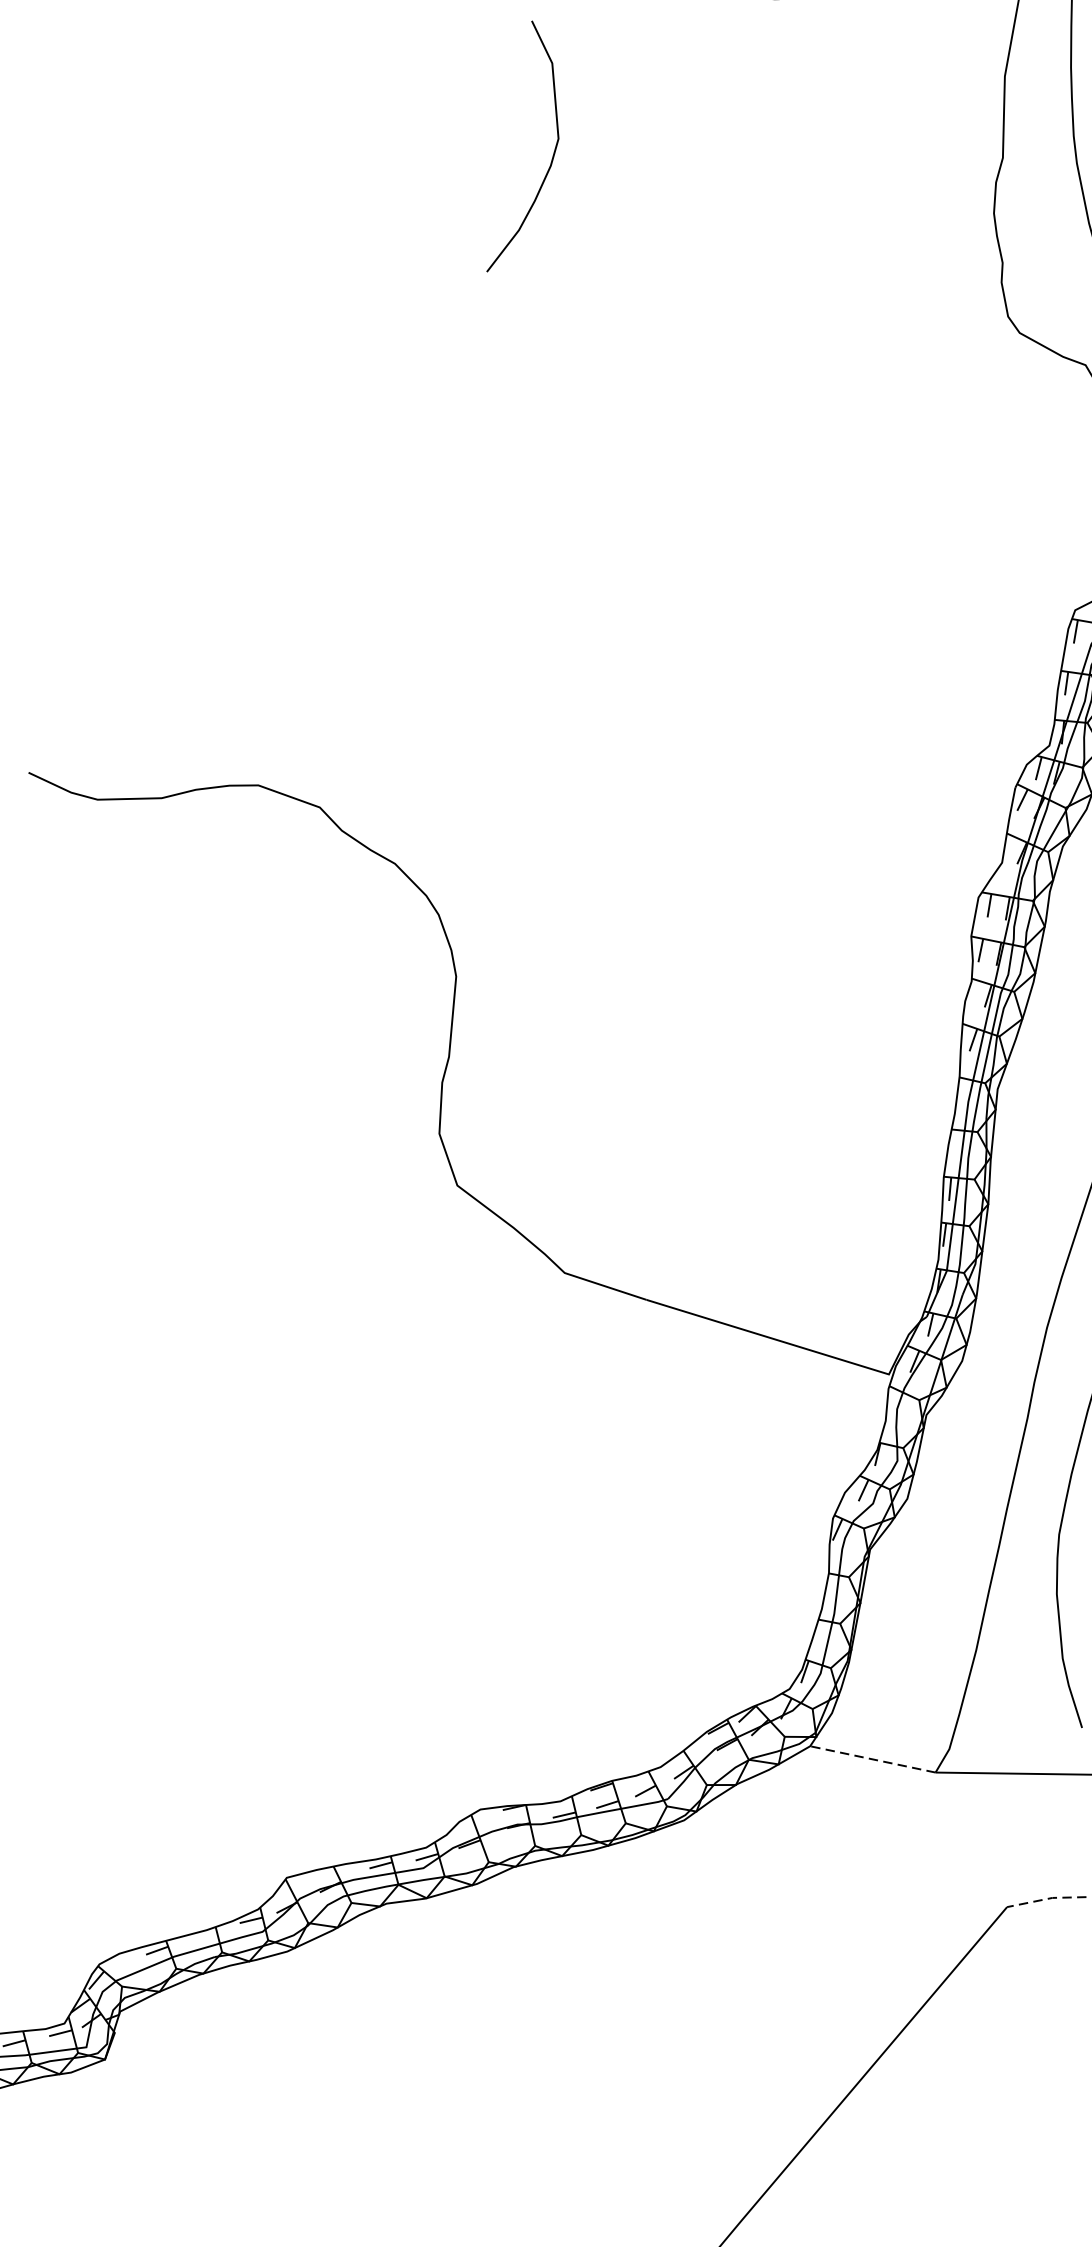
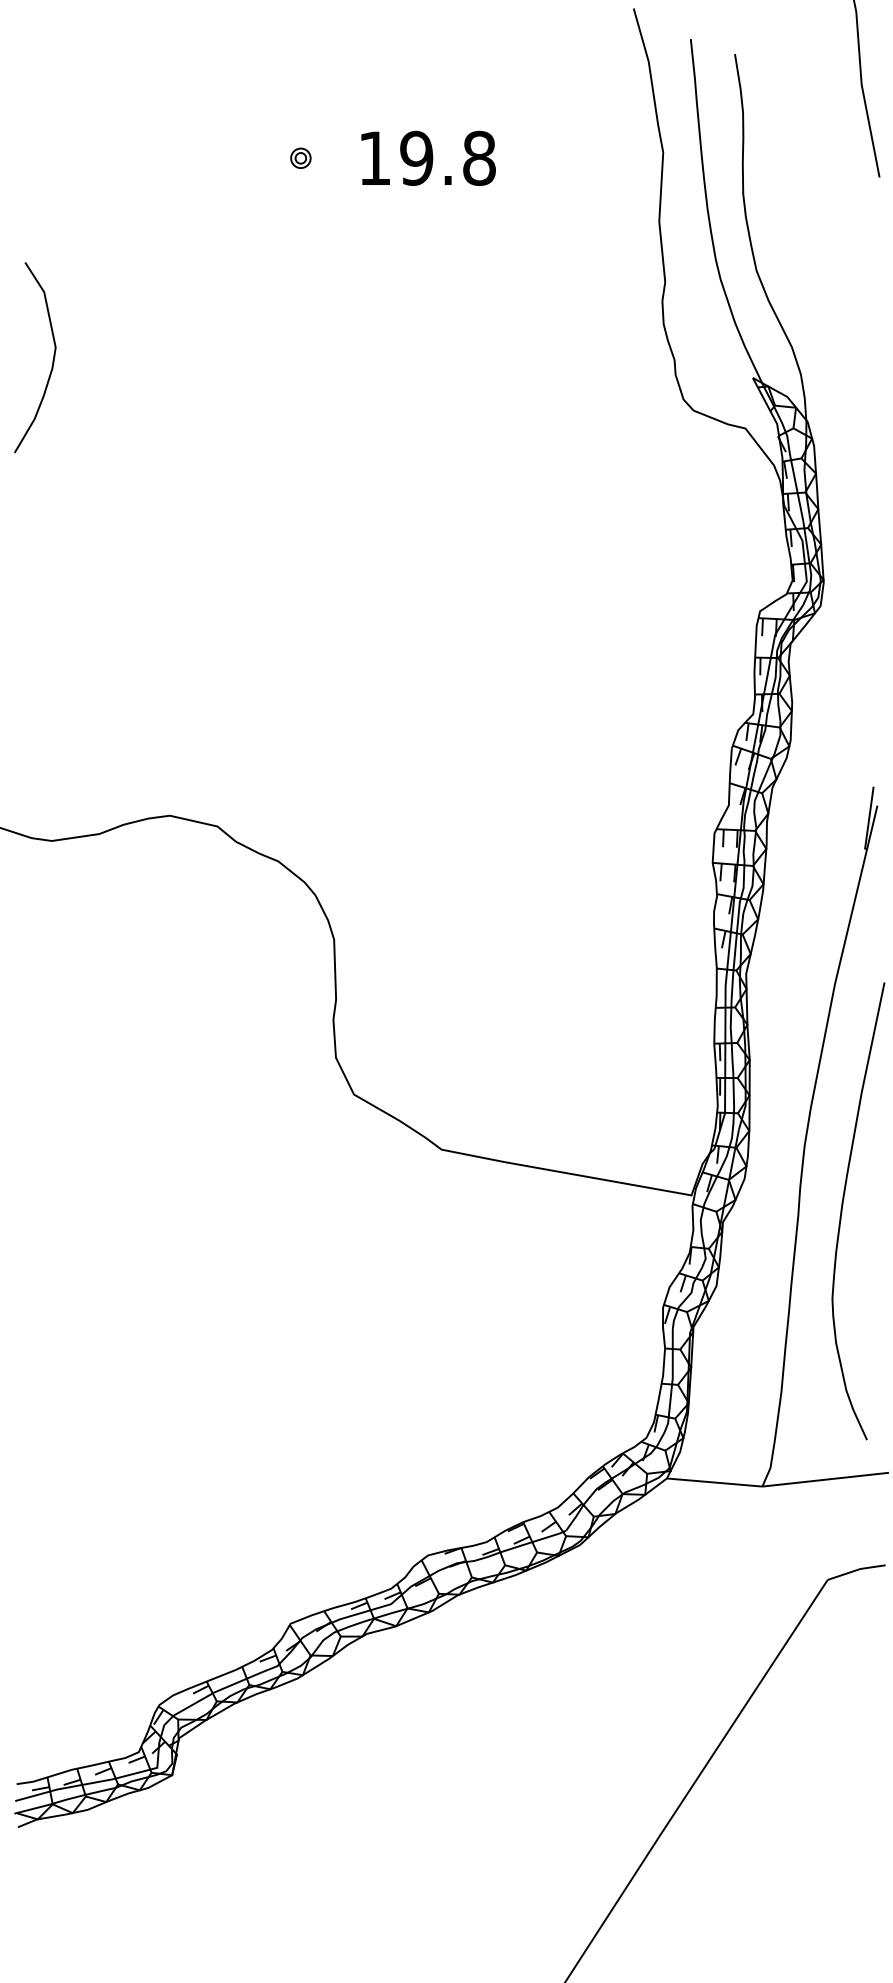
curve: (552, 155) -> (52, 360), moved
line: (872, 1759) -> (714, 1482), dashed -> solid
line: (1046, 1899) -> (856, 1570), dashed -> solid

